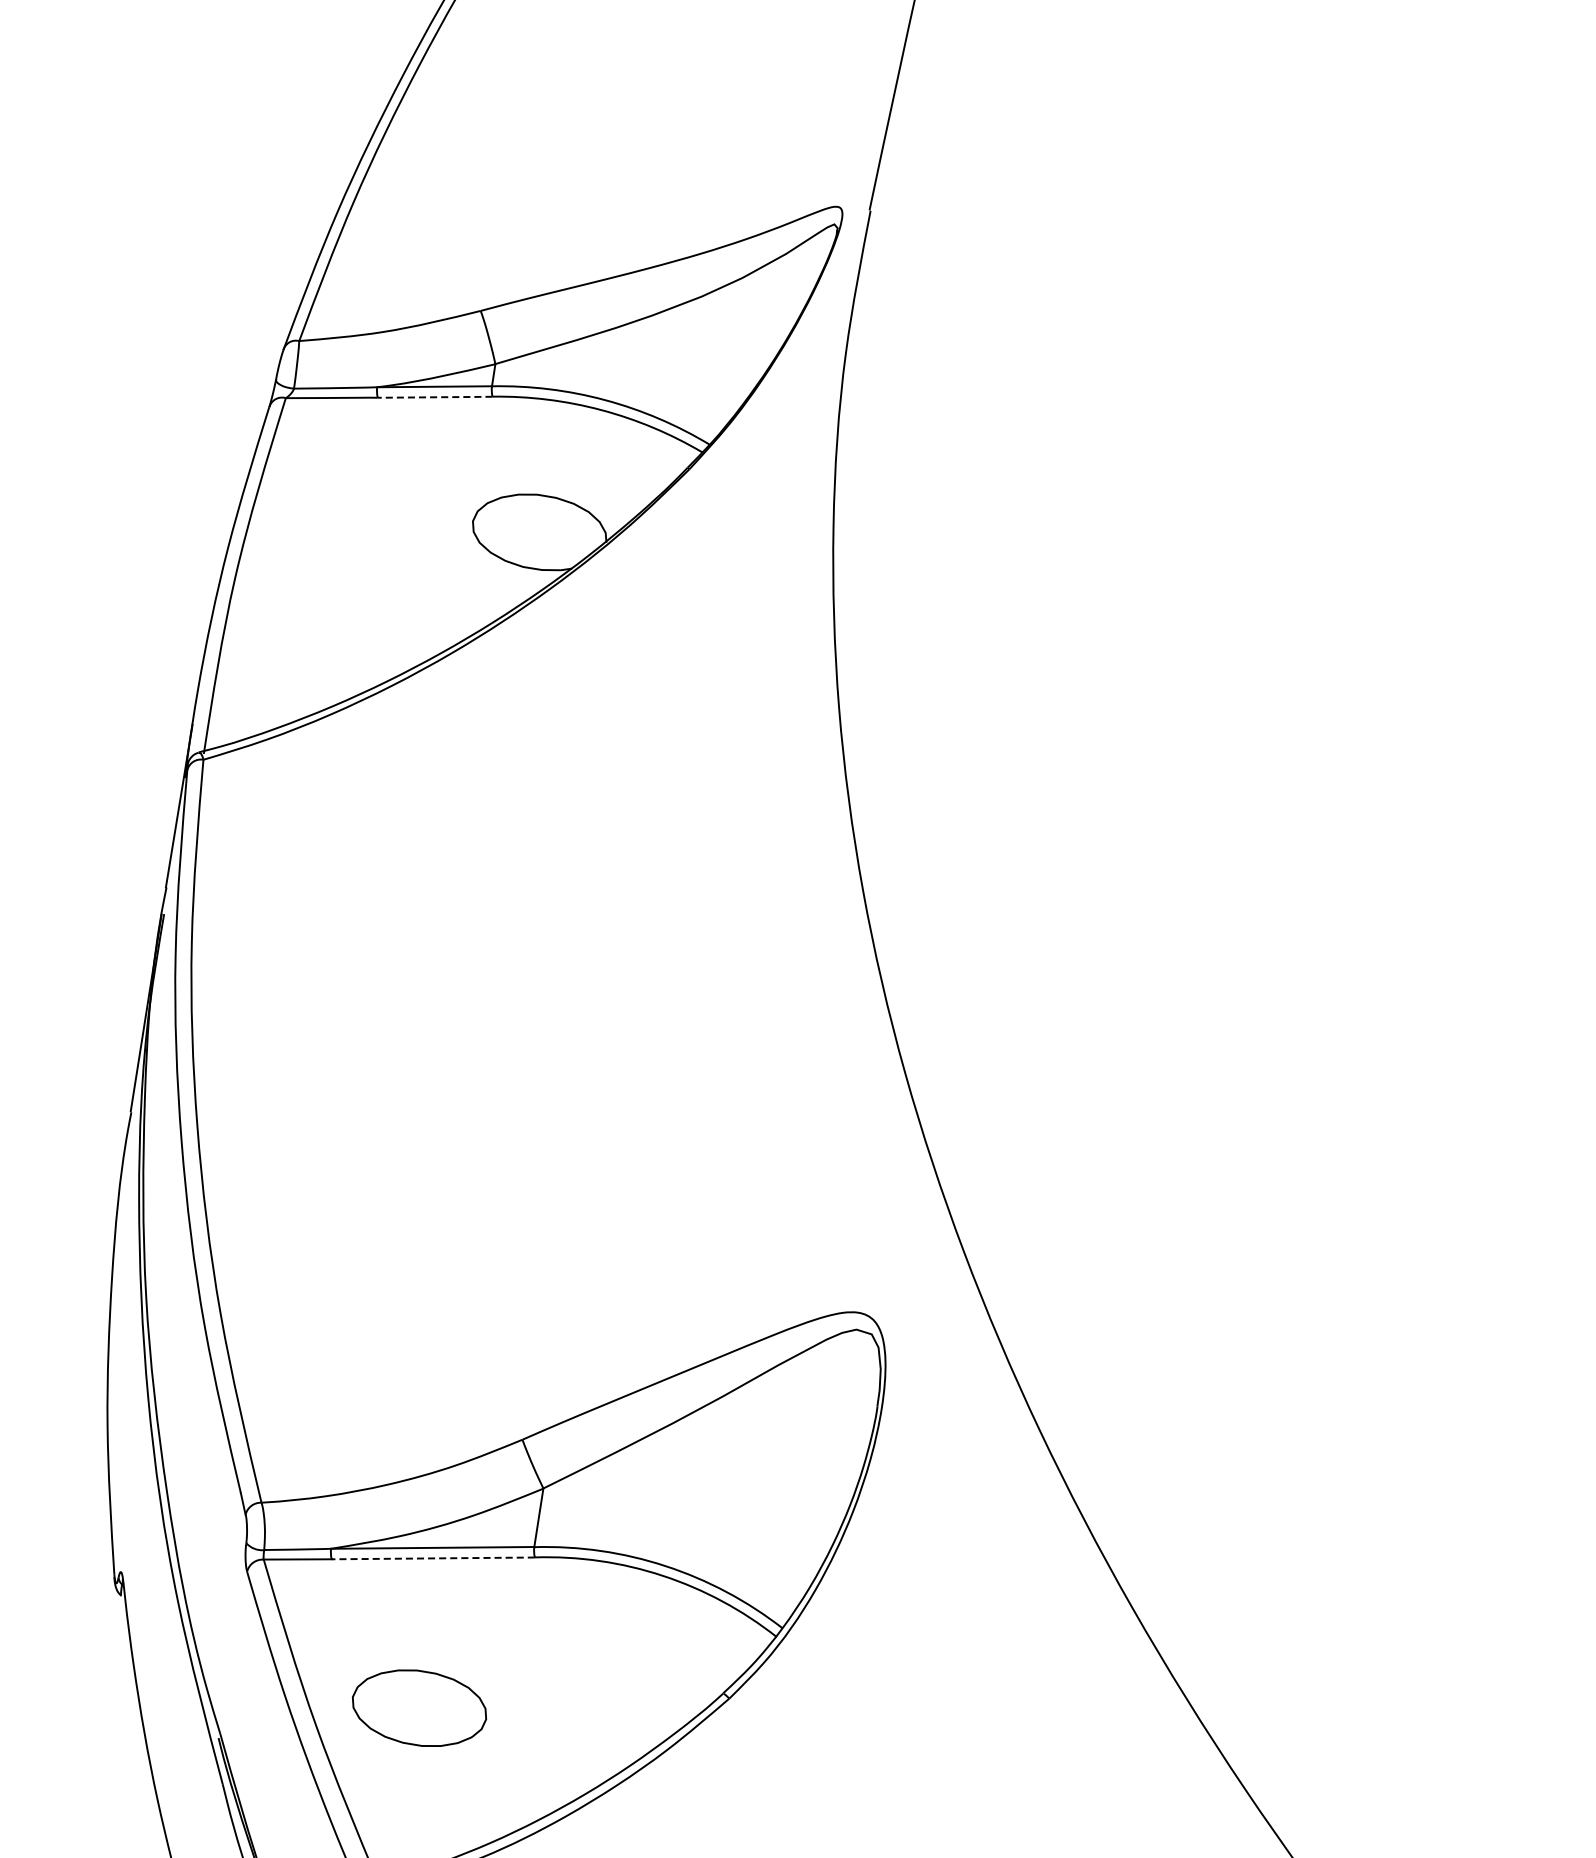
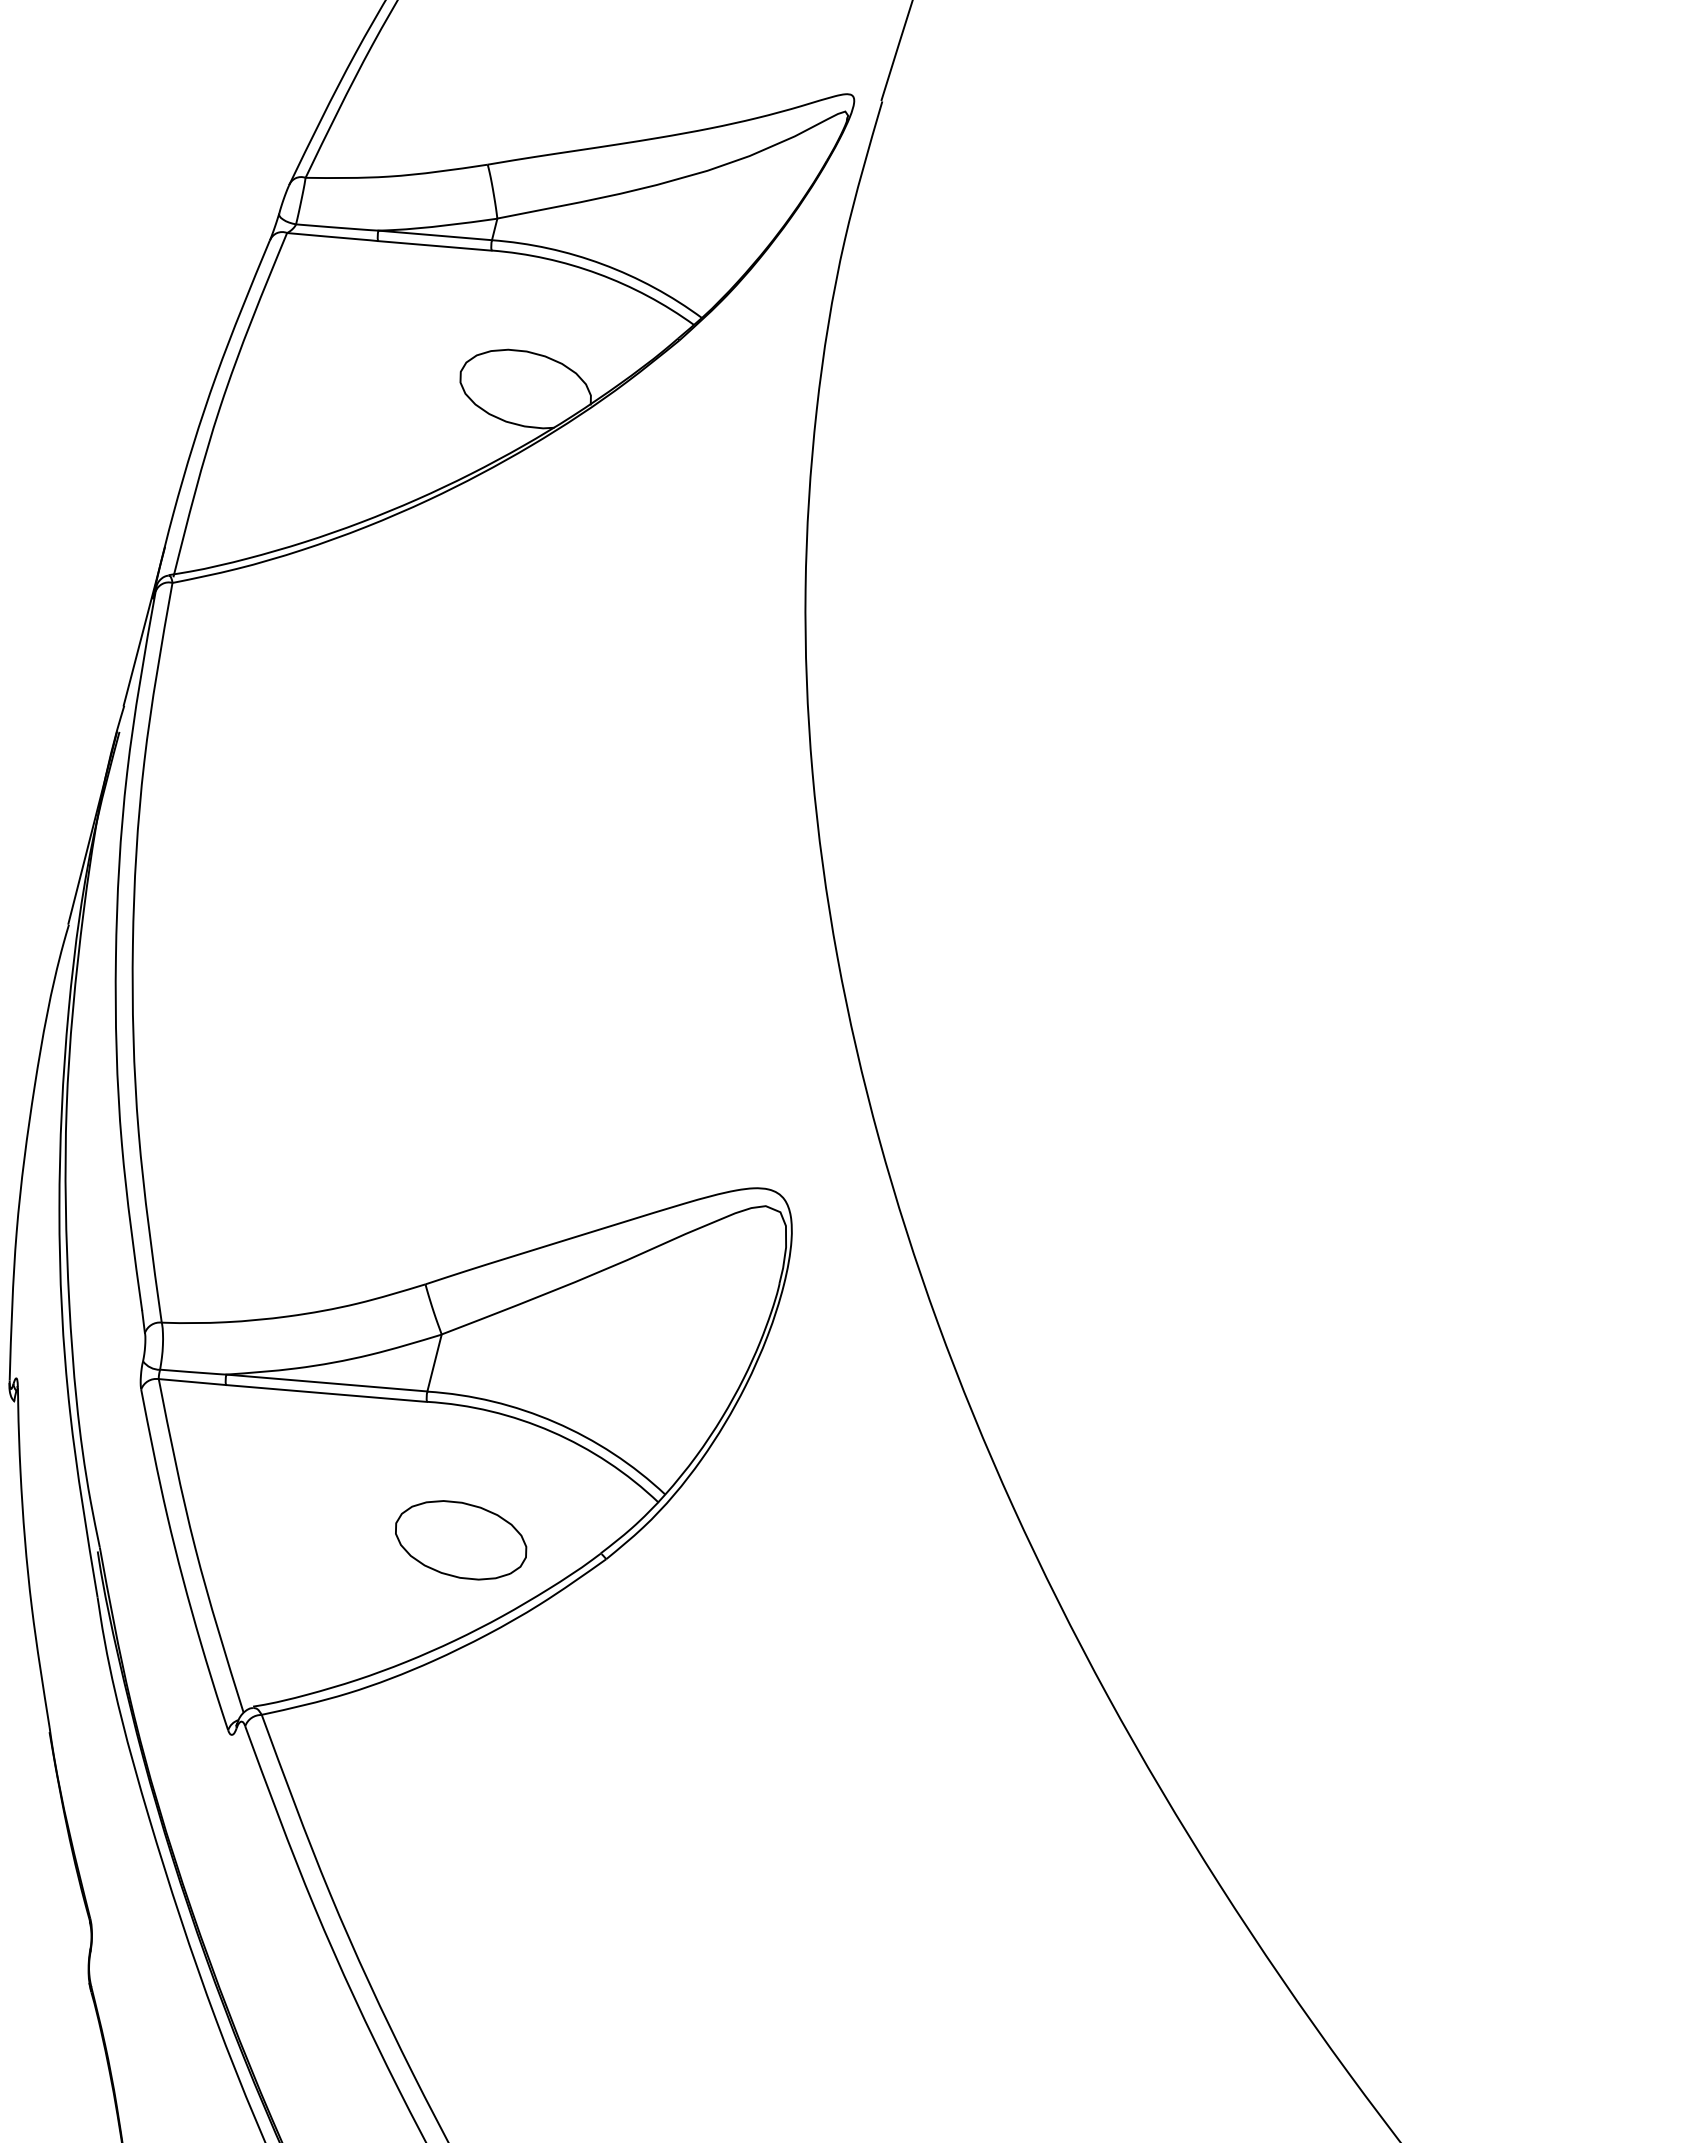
line: (434, 396) -> (434, 245), dashed -> solid
line: (433, 1558) -> (326, 1393), dashed -> solid
part: (419, 1708) -> (461, 1540), moved

